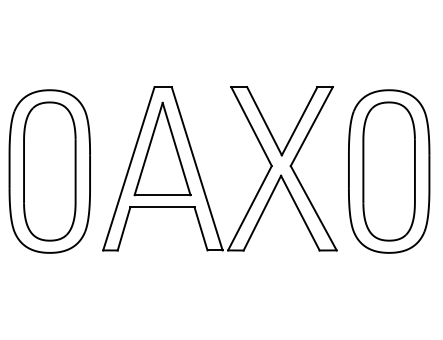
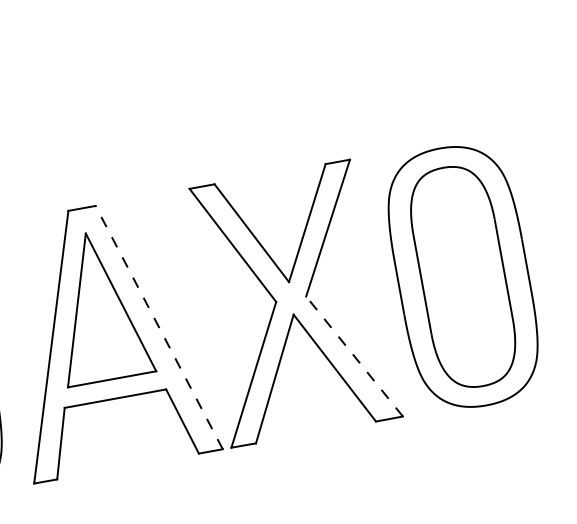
line: (197, 168) -> (159, 327), solid -> dashed
line: (313, 207) -> (353, 355), solid -> dashed

